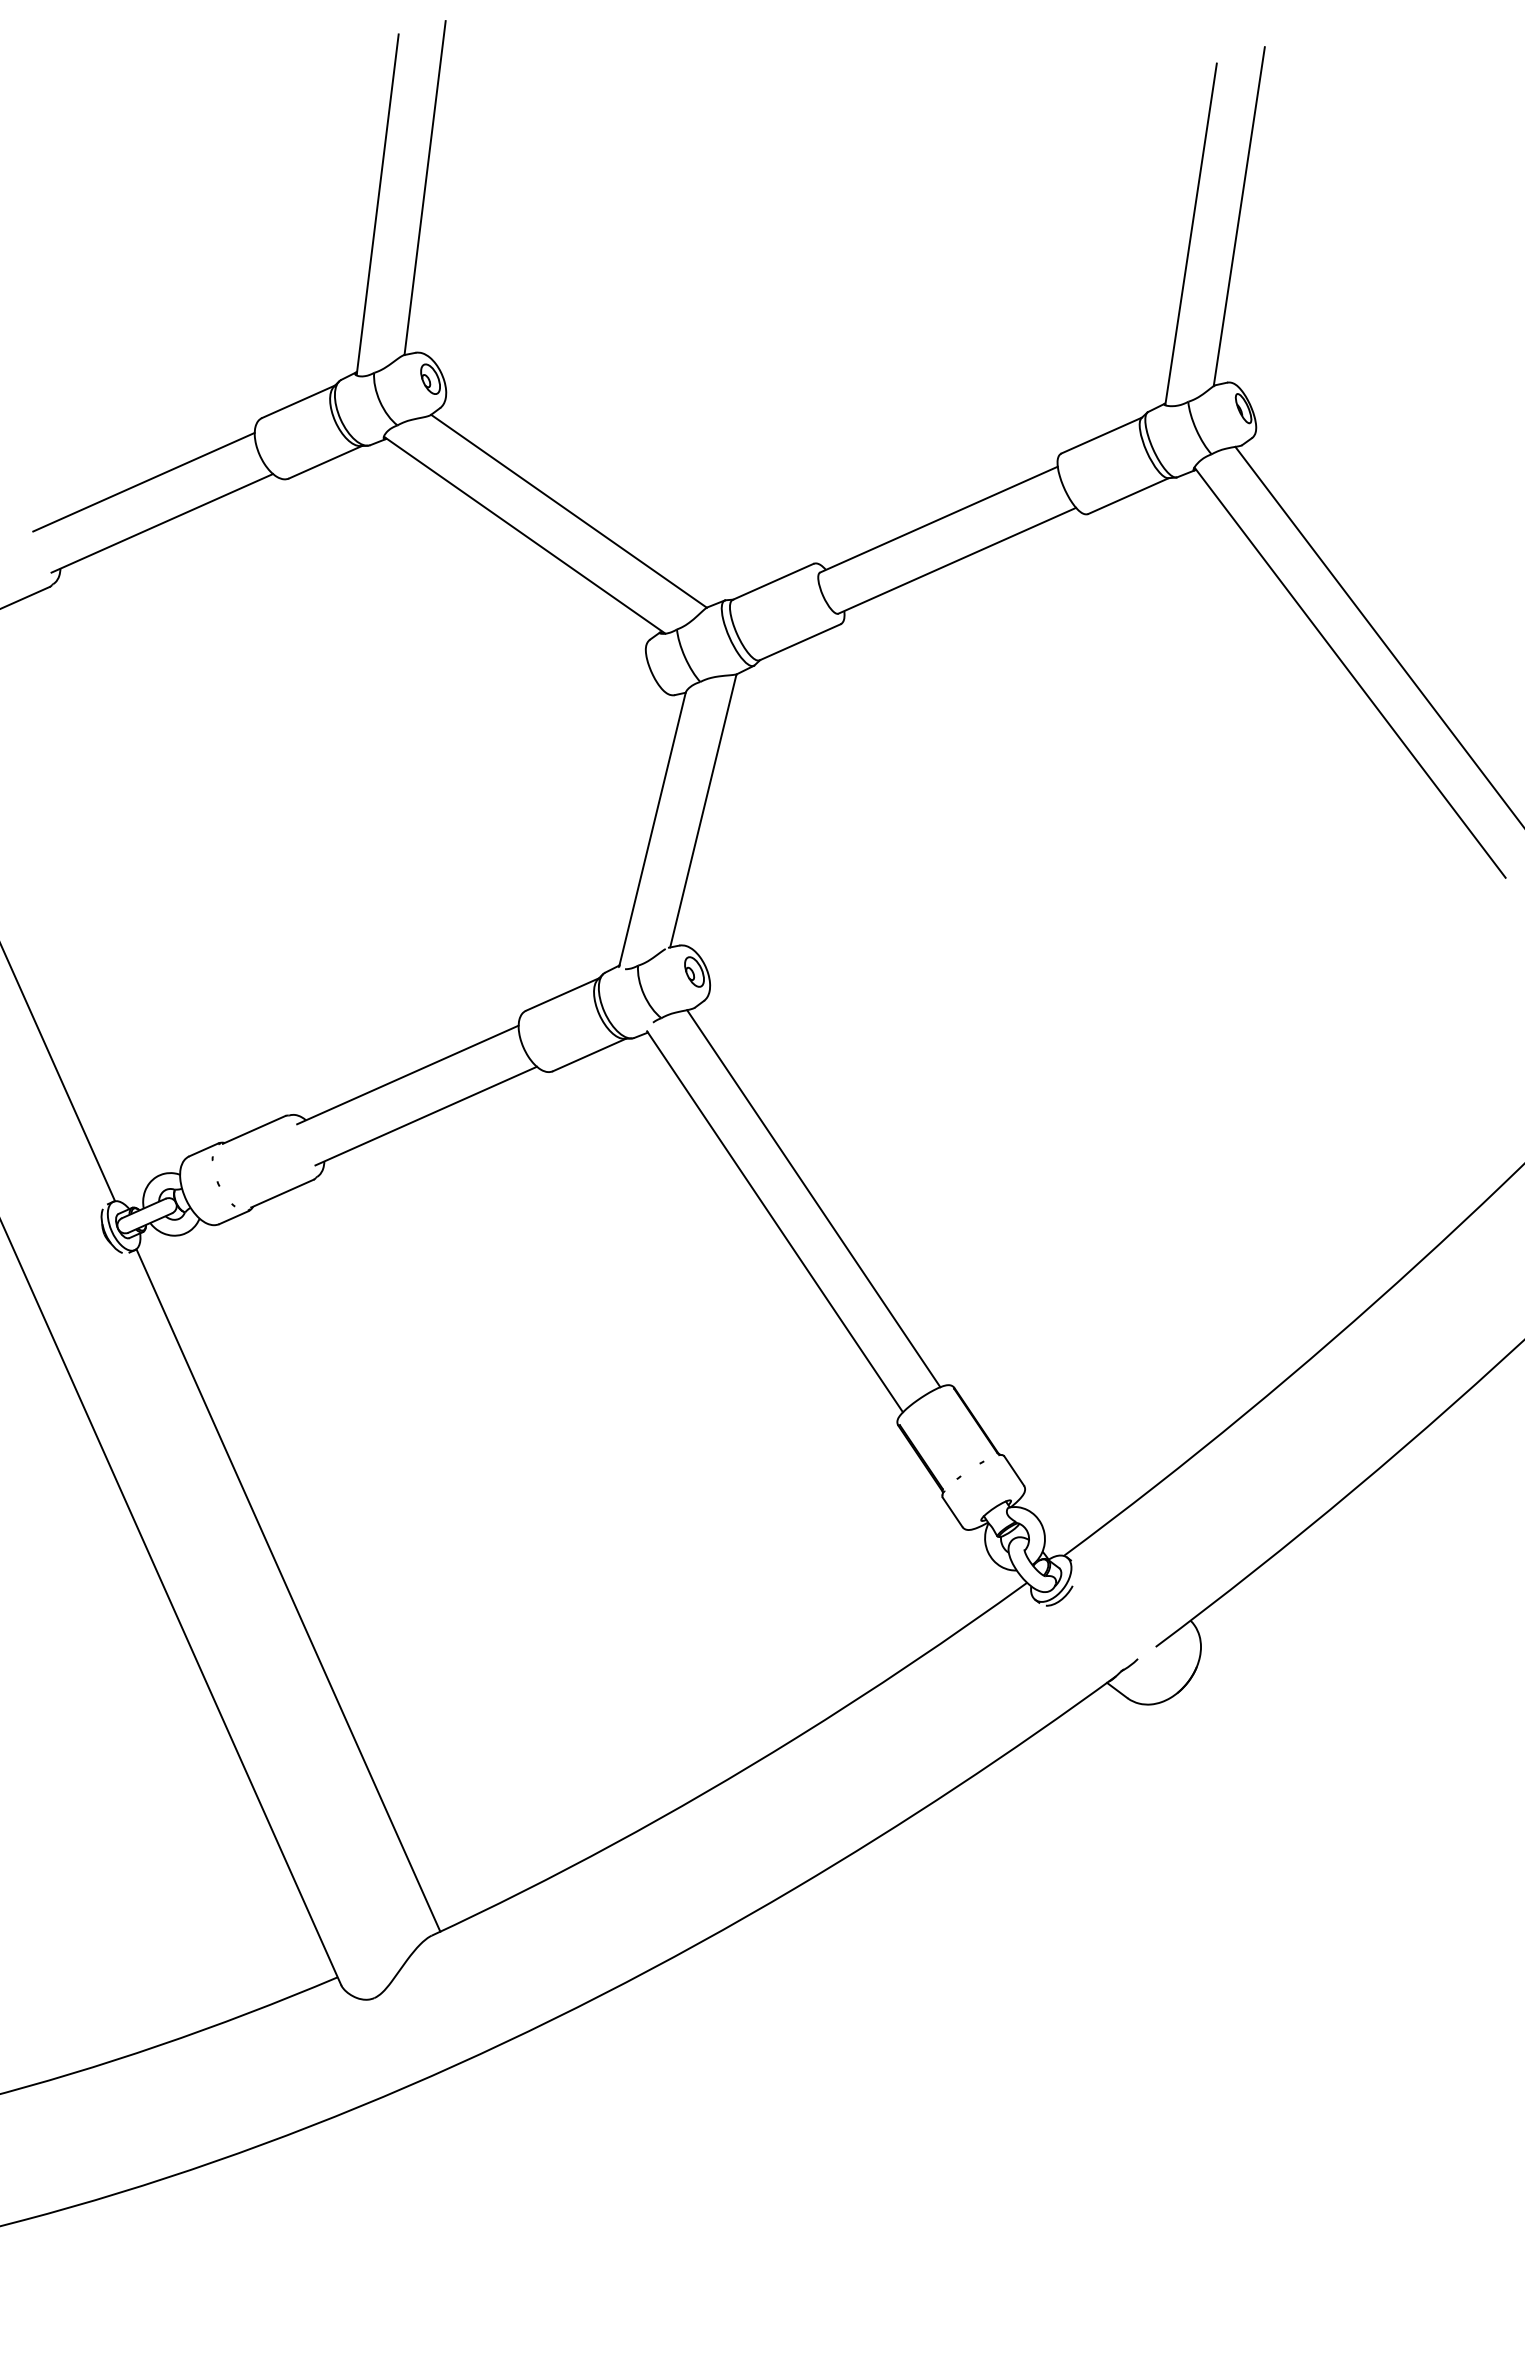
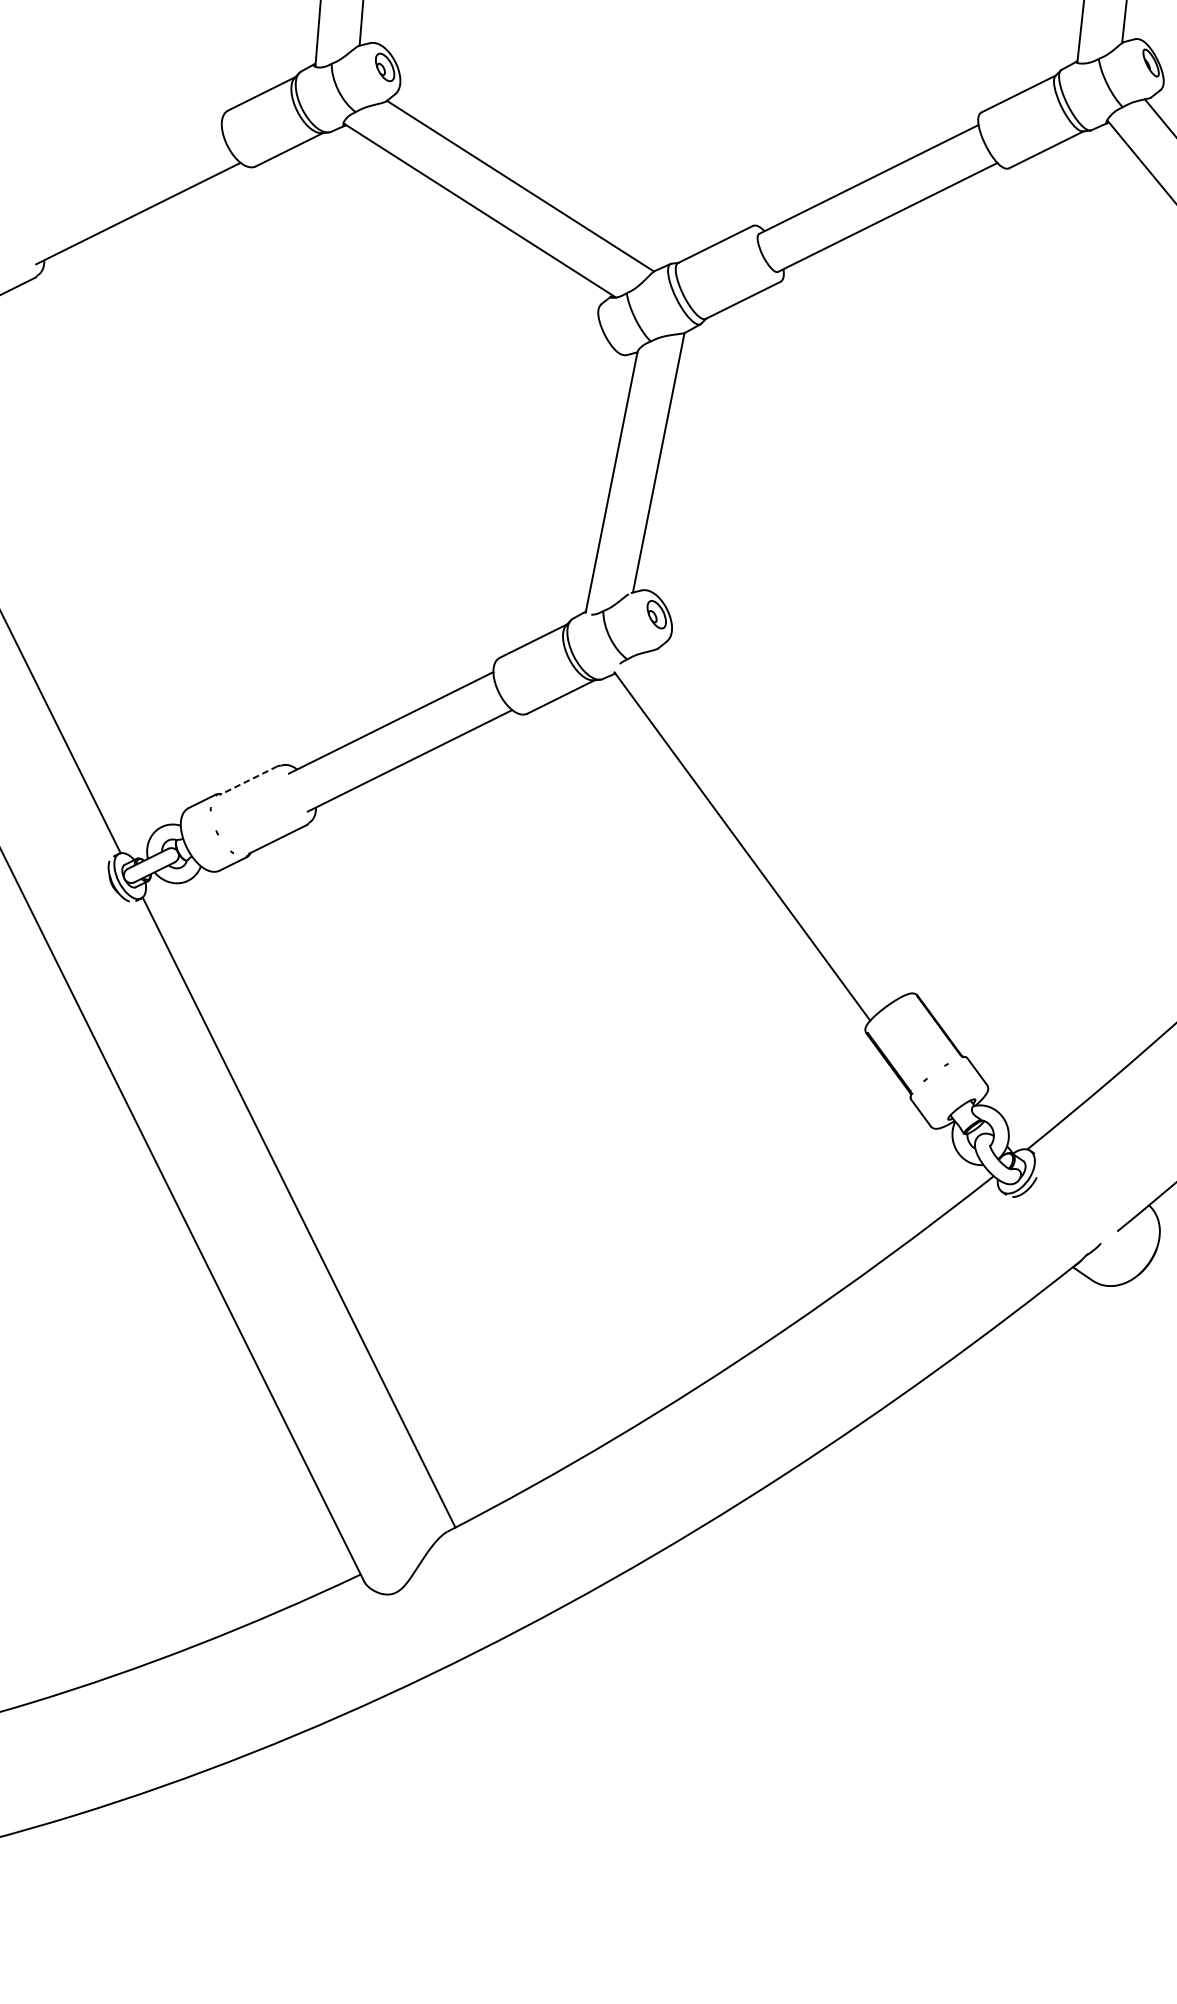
line: (143, 481) -> (119, 174), removed
line: (253, 1130) -> (248, 781), solid -> dashed
line: (813, 1198) -> (777, 823), removed

